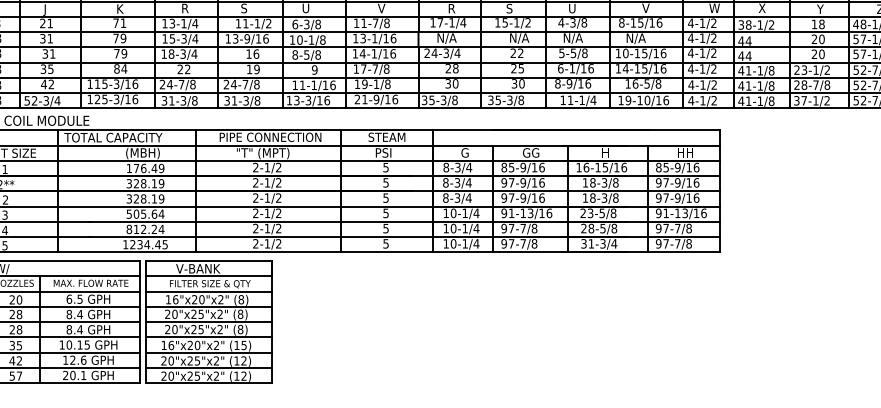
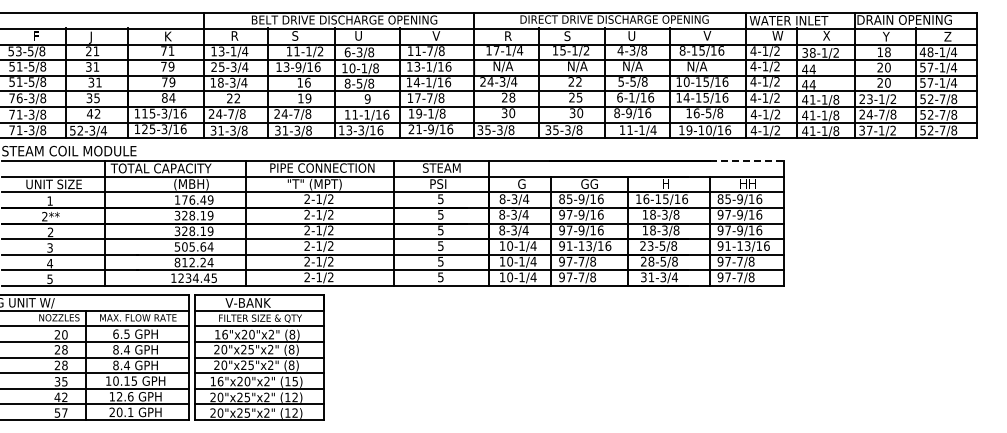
text: (164, 38) -> (213, 66), 15-3/4 -> 25-3/4
text: (804, 85) -> (869, 114), 28-7/8 -> 24-7/8
line: (685, 129) -> (747, 160), solid -> dashed

